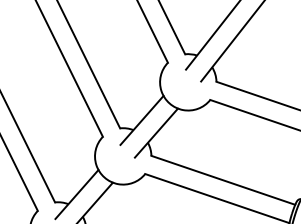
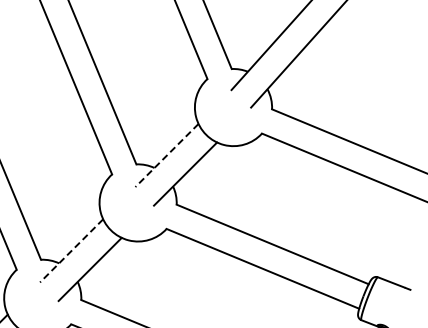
line: (141, 120) -> (166, 155), solid -> dashed
line: (76, 194) -> (71, 250), solid -> dashed

